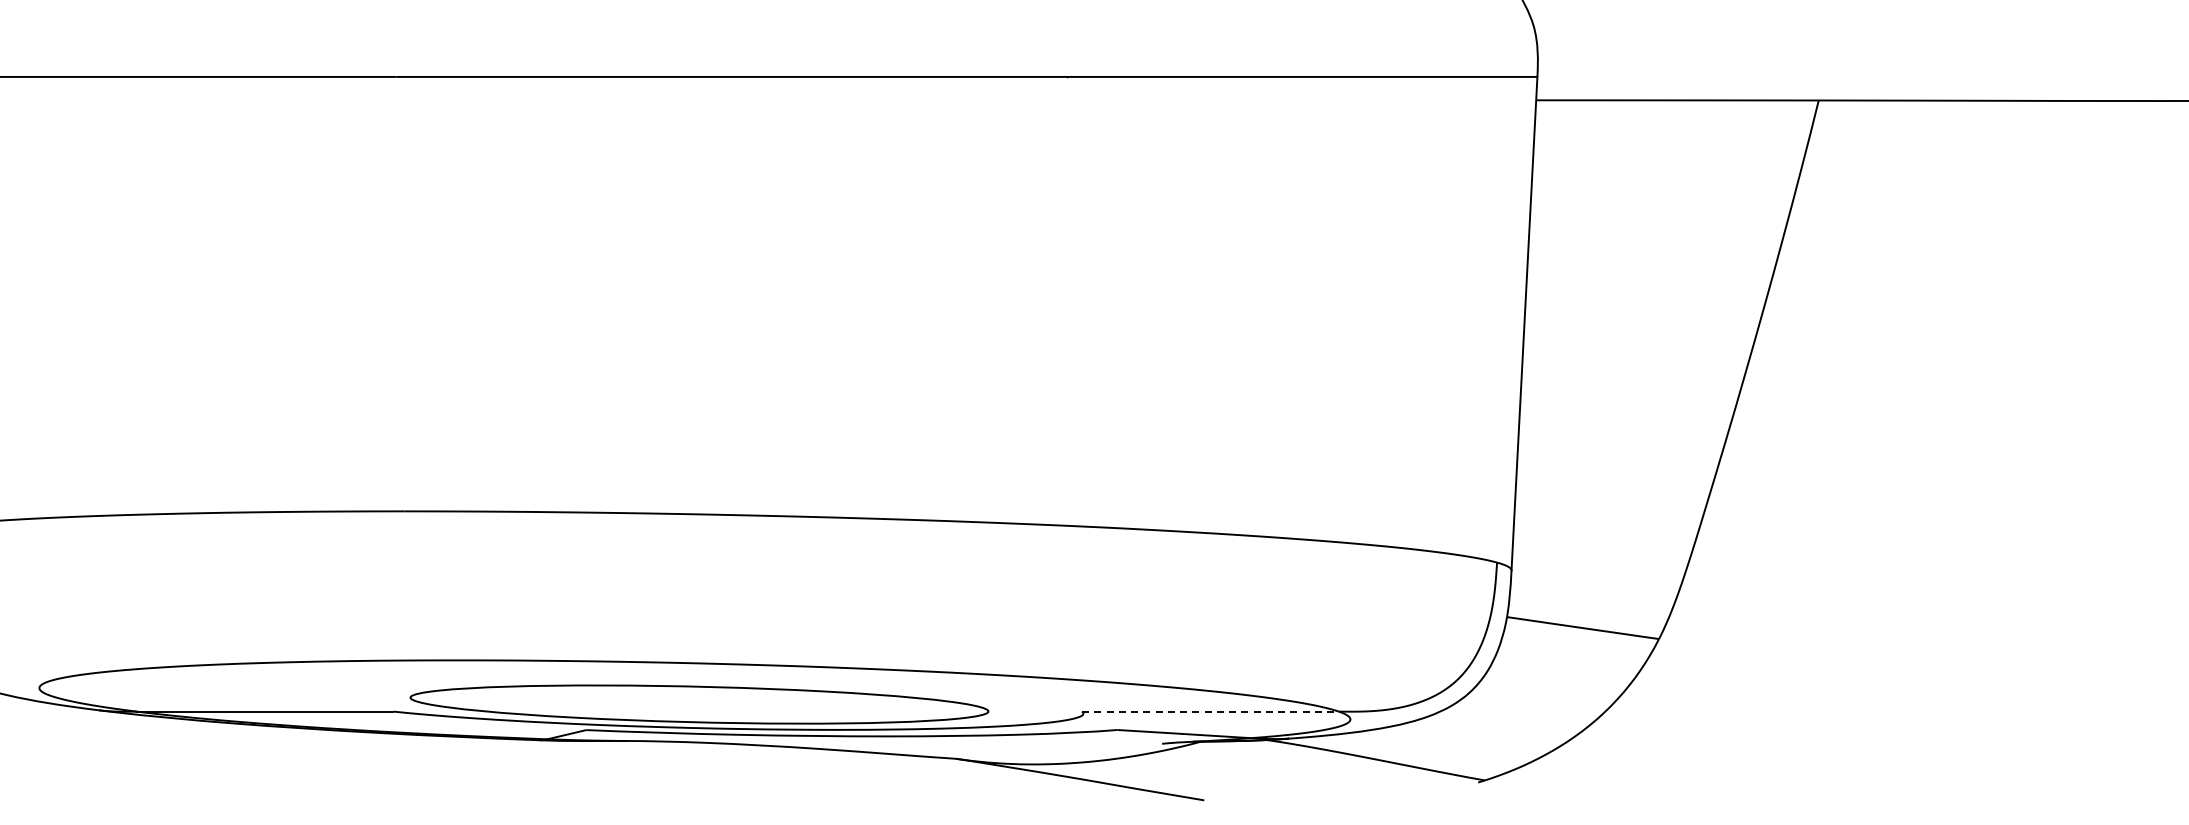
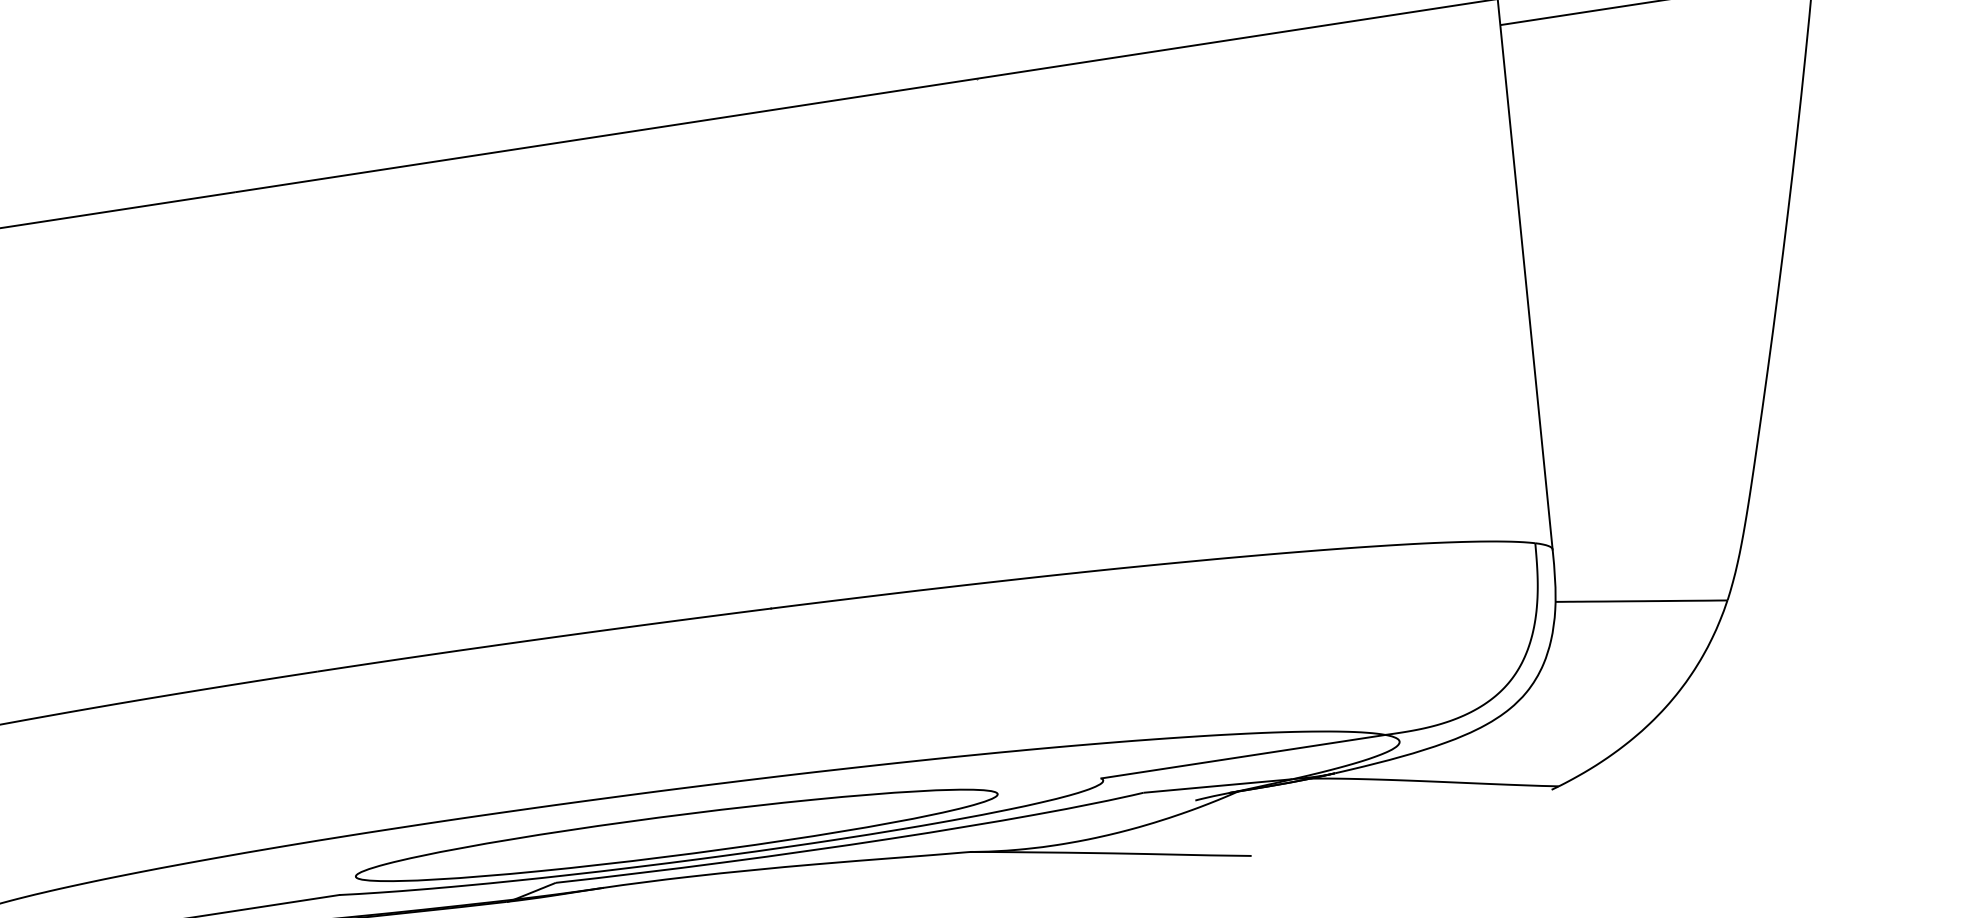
line: (1210, 711) -> (1243, 756), dashed -> solid

